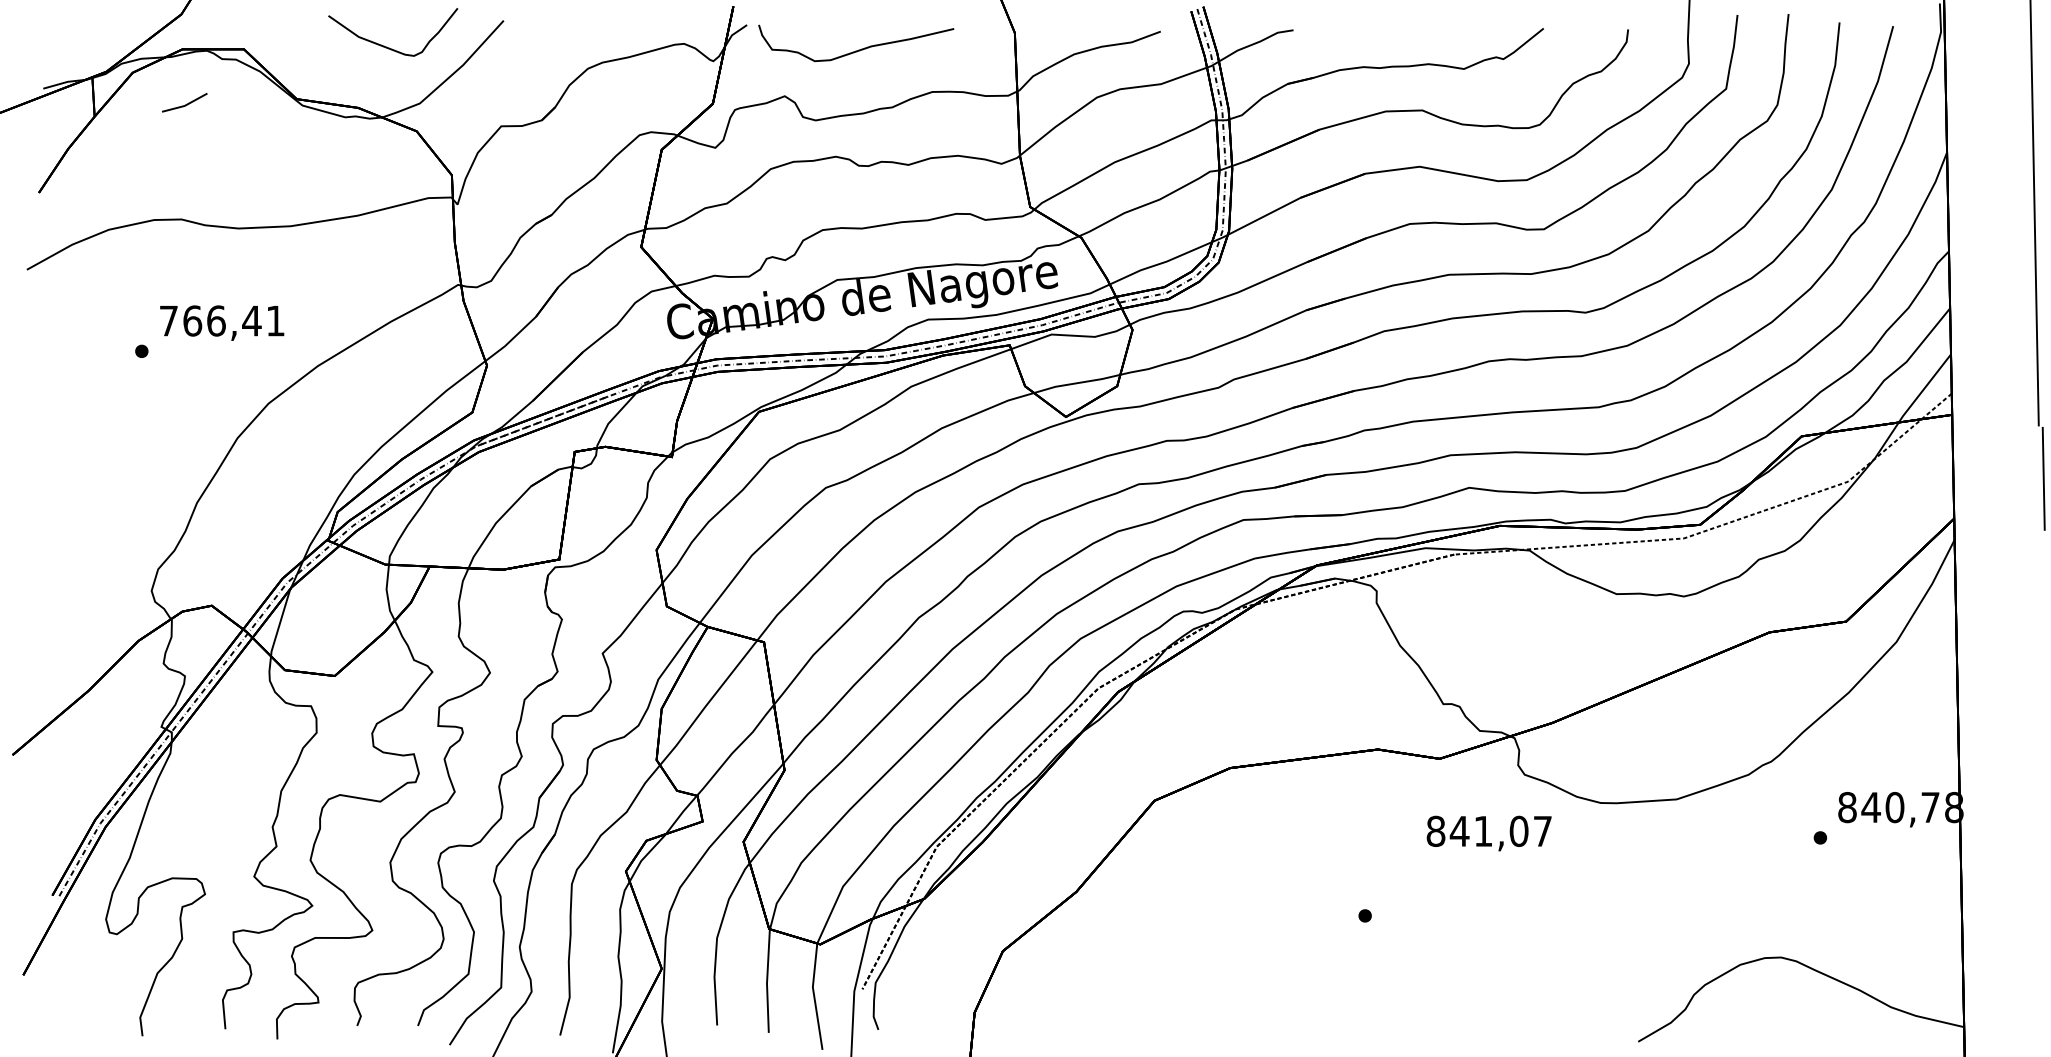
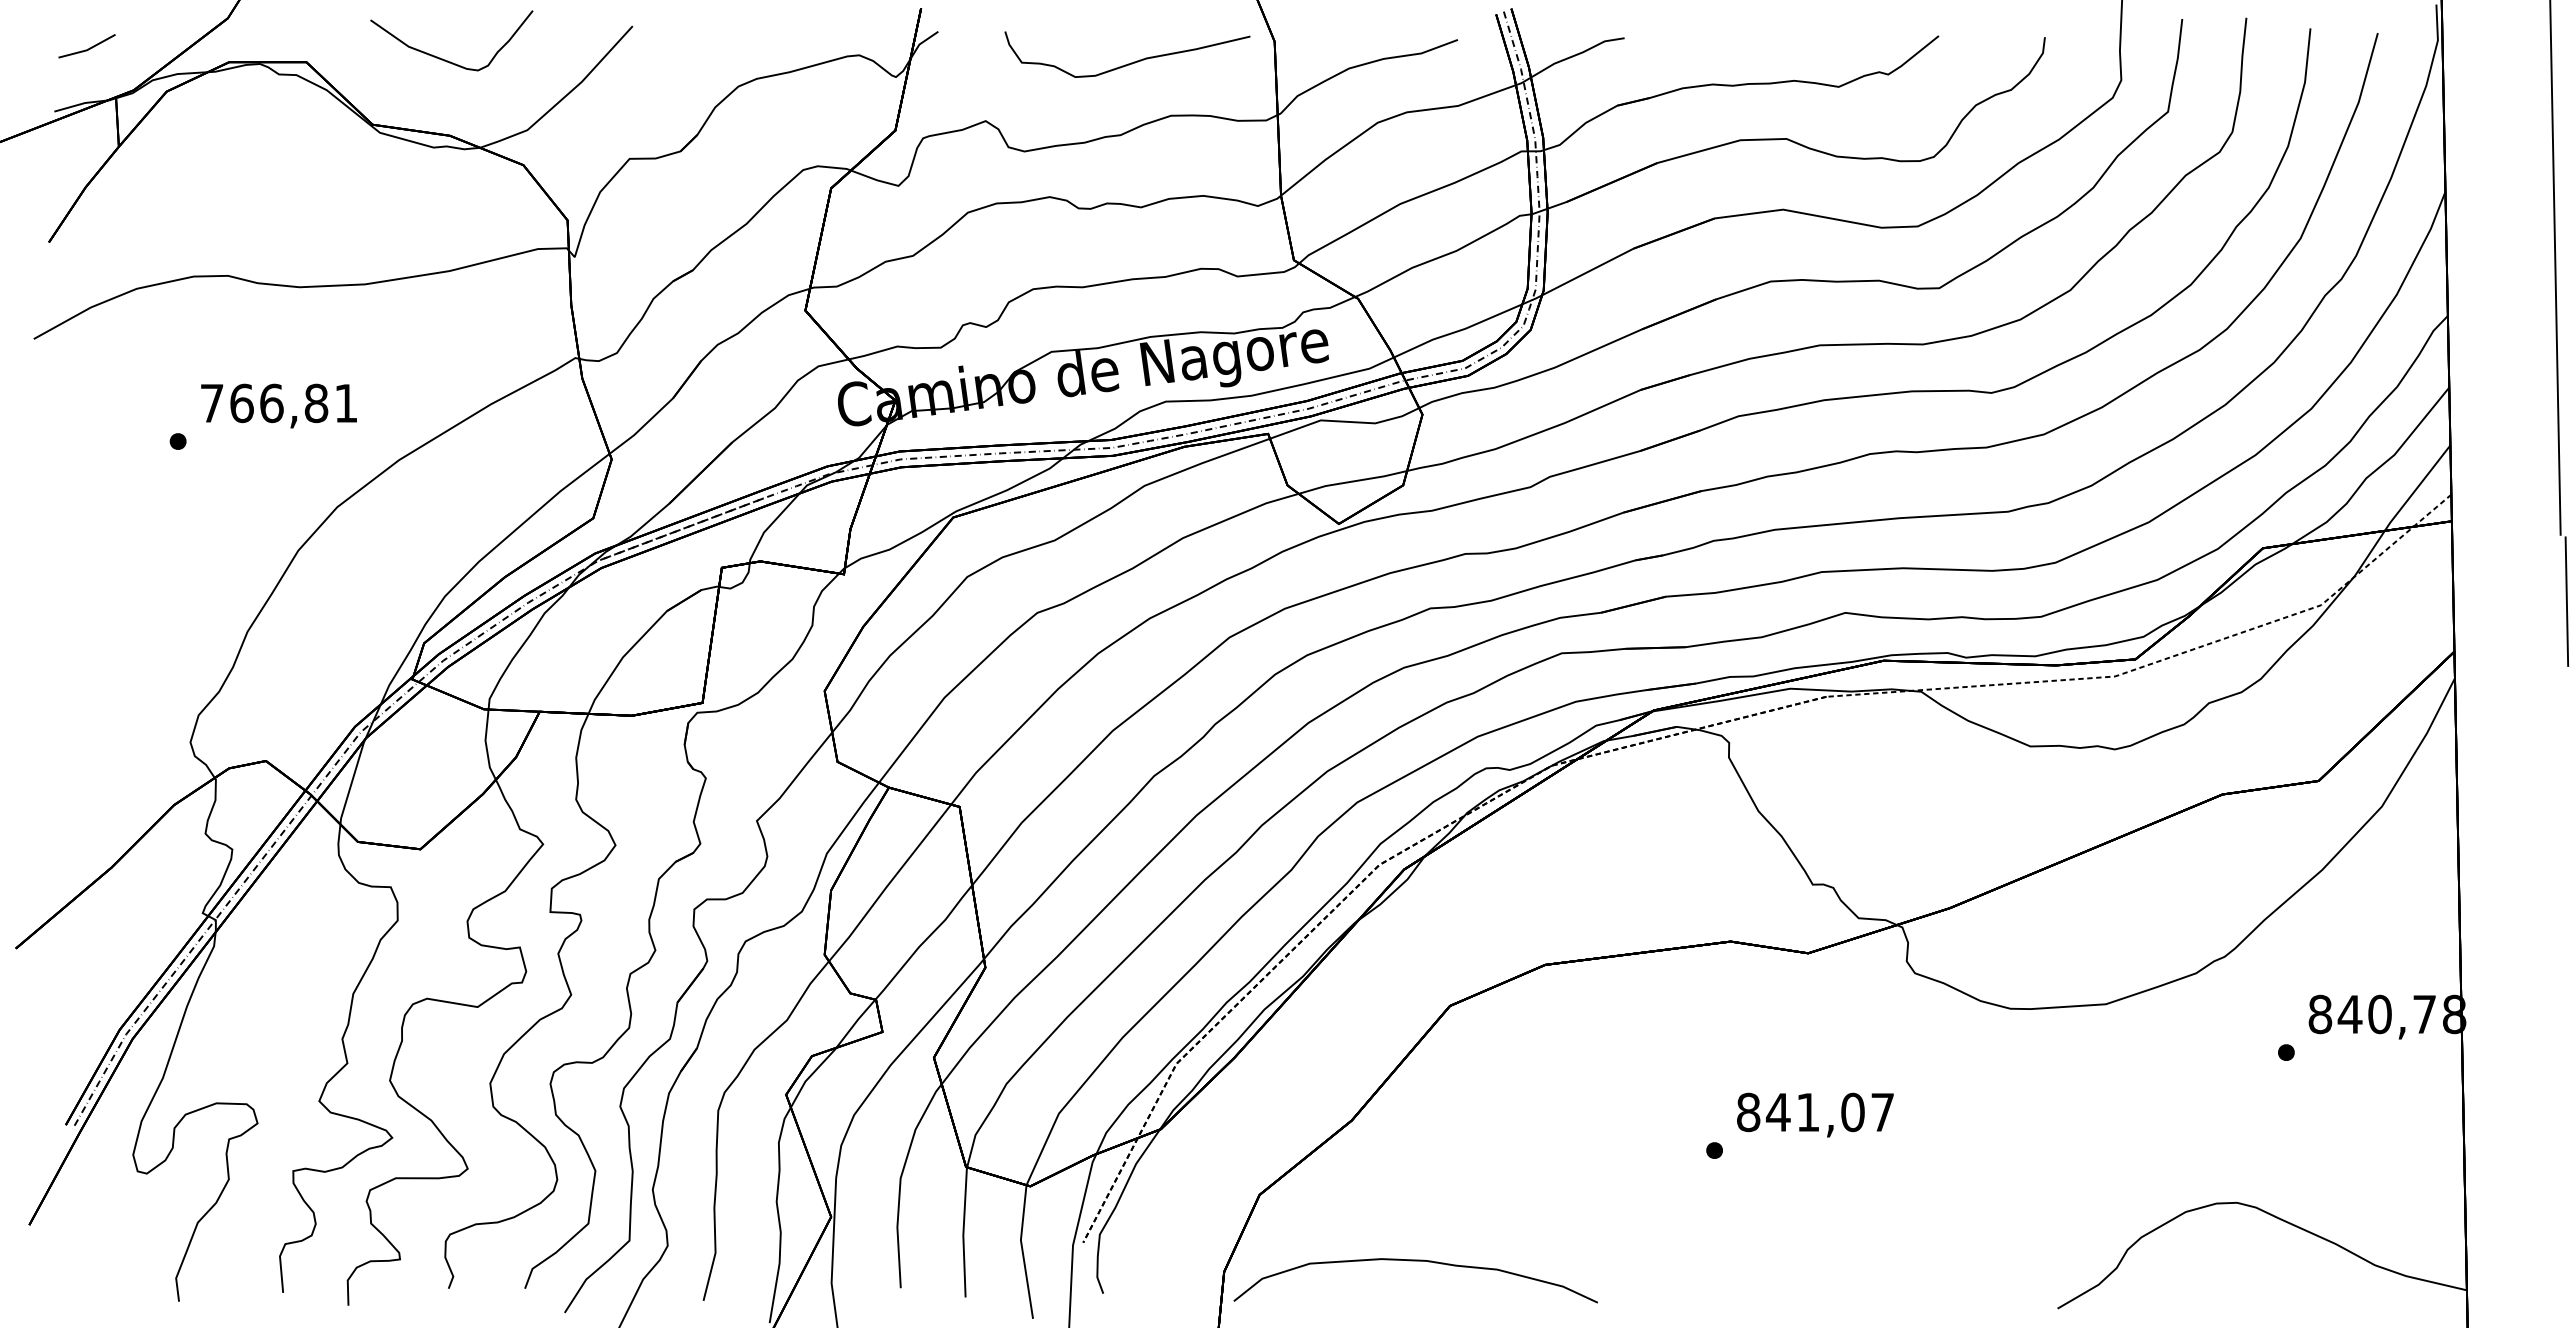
curve: (388, 47) -> (445, 59), moved
curve: (859, 49) -> (1131, 62), moved
line: (185, 104) -> (88, 48), moved
text: (251, 321) -> (316, 403), 766,41 -> 766,81
text: (1489, 833) -> (1815, 1114), moved
curve: (1127, 1004) -> (1415, 1261), added

